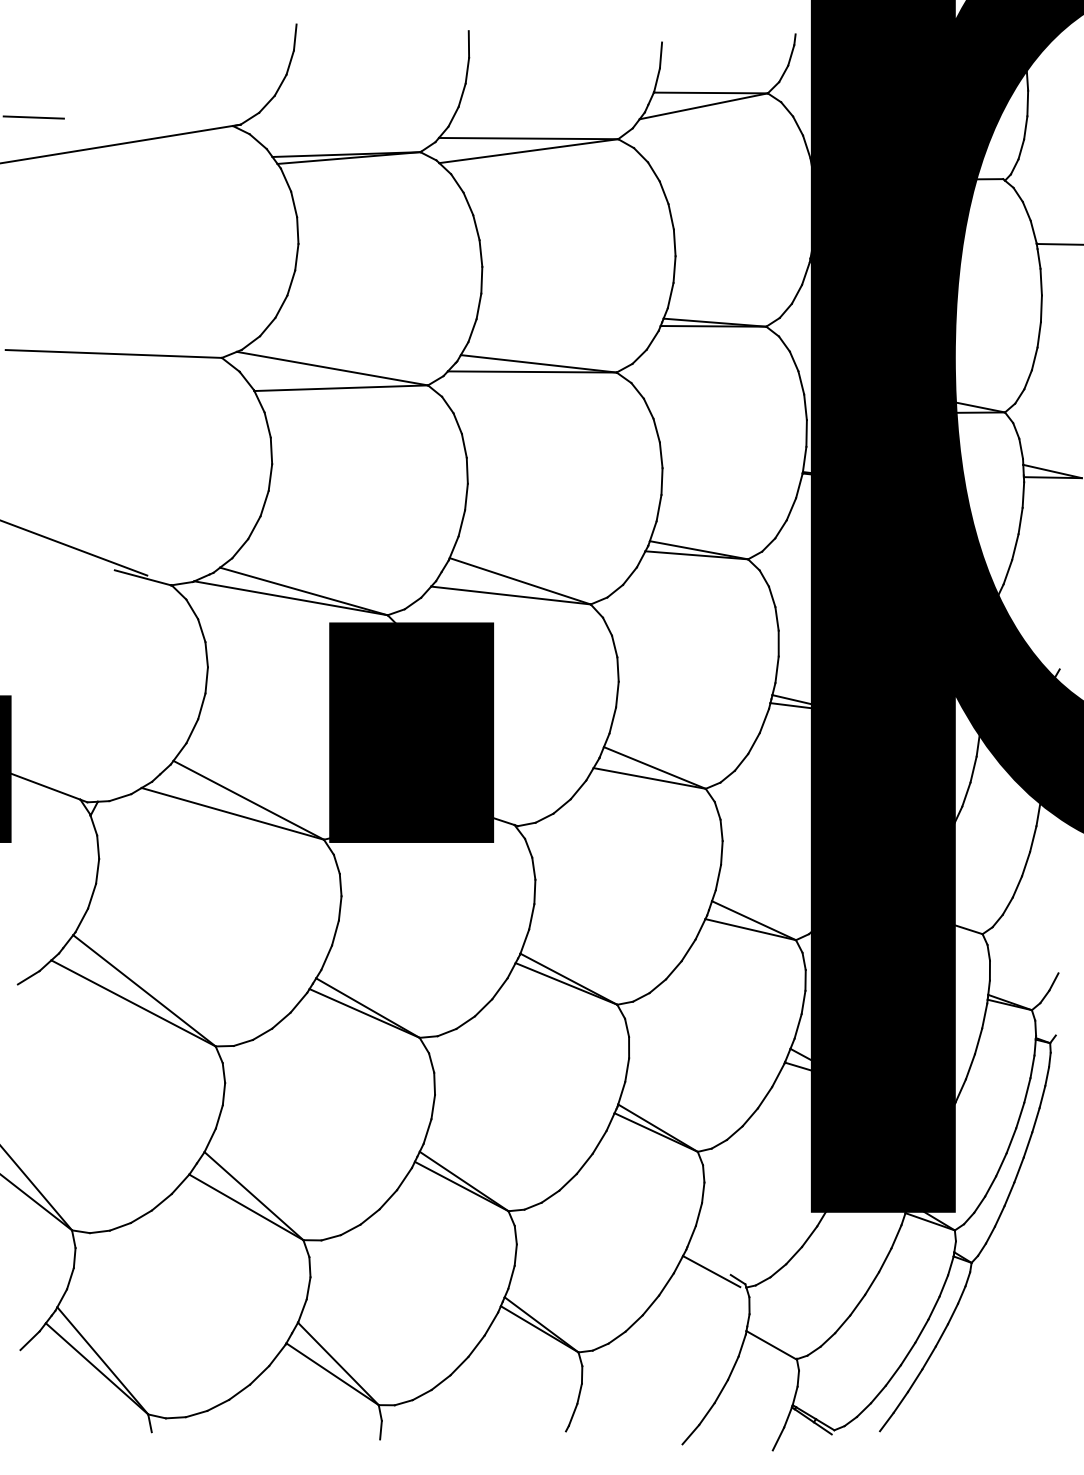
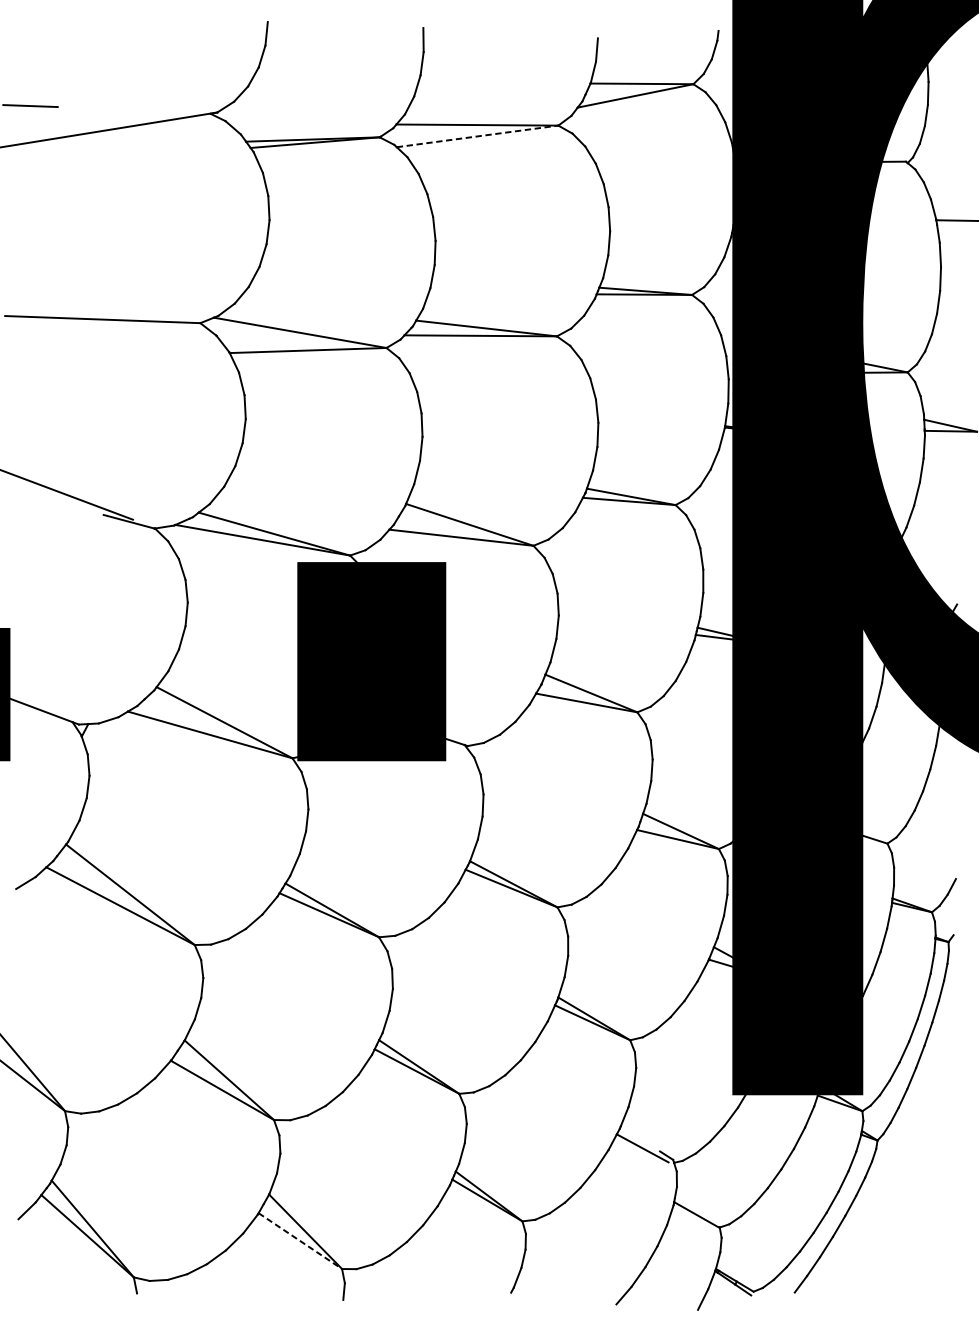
line: (529, 151) -> (478, 136), solid -> dashed
line: (332, 1374) -> (300, 1241), solid -> dashed

